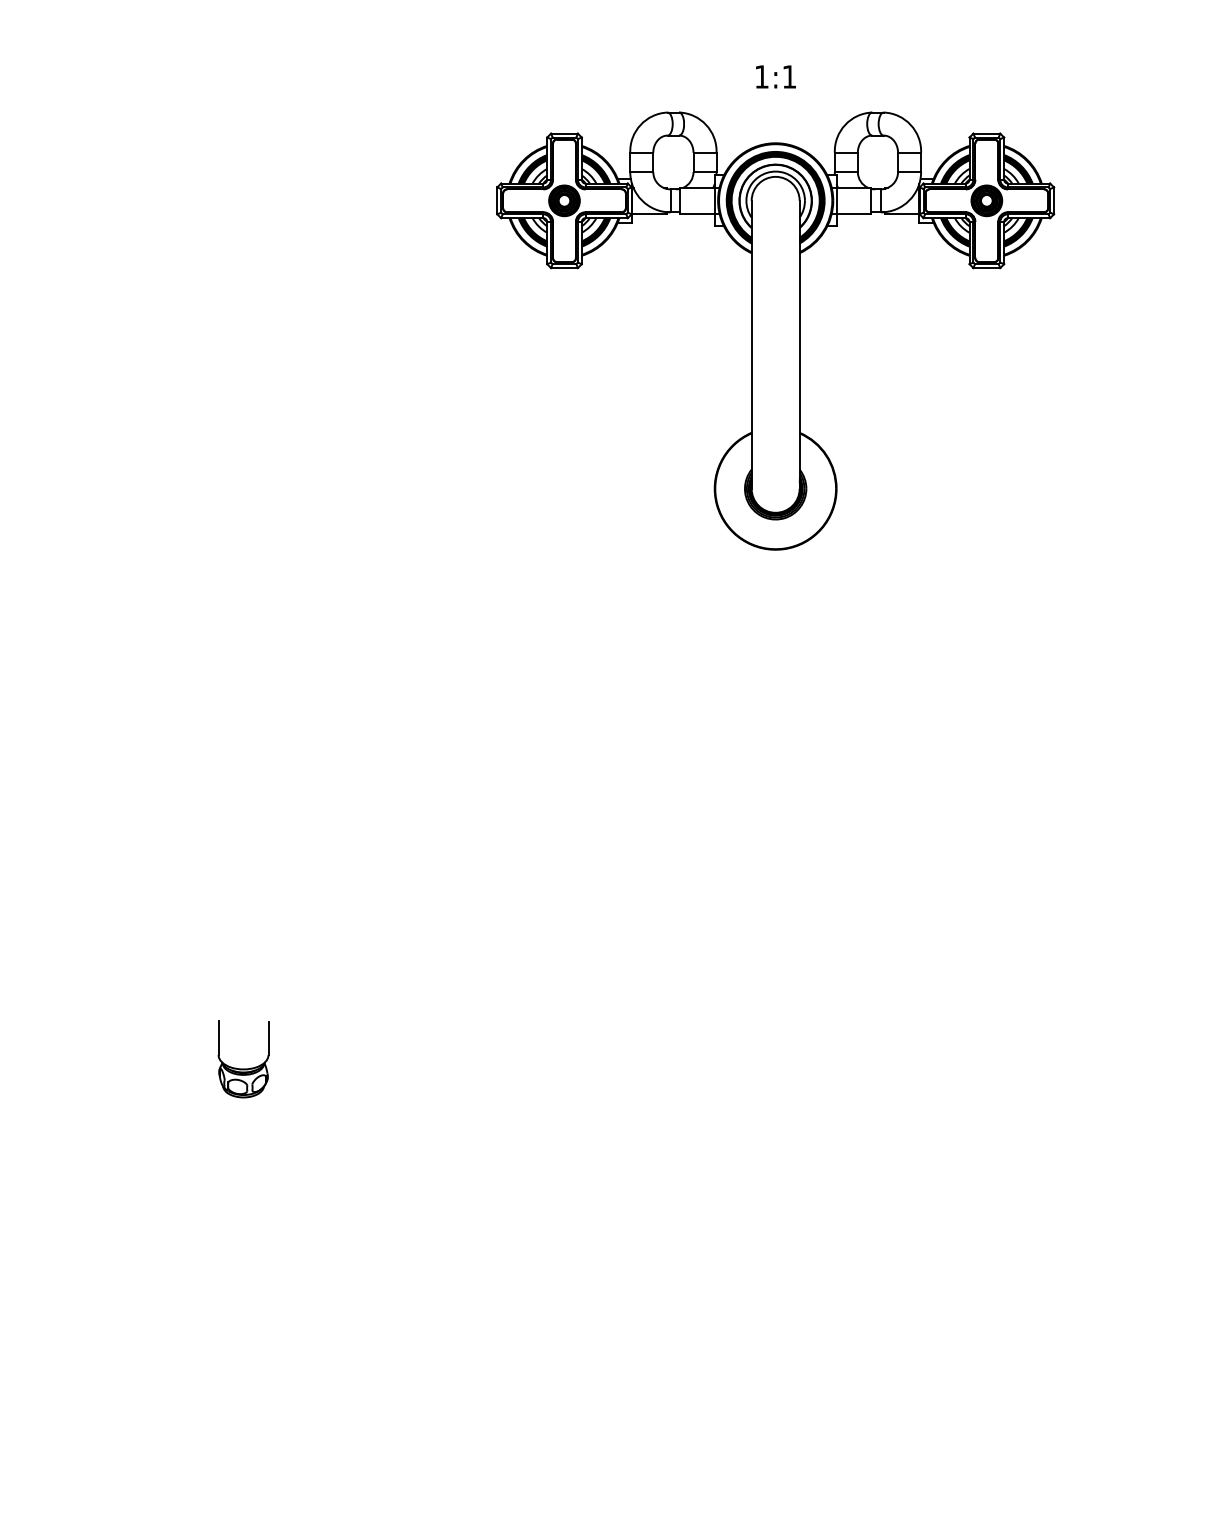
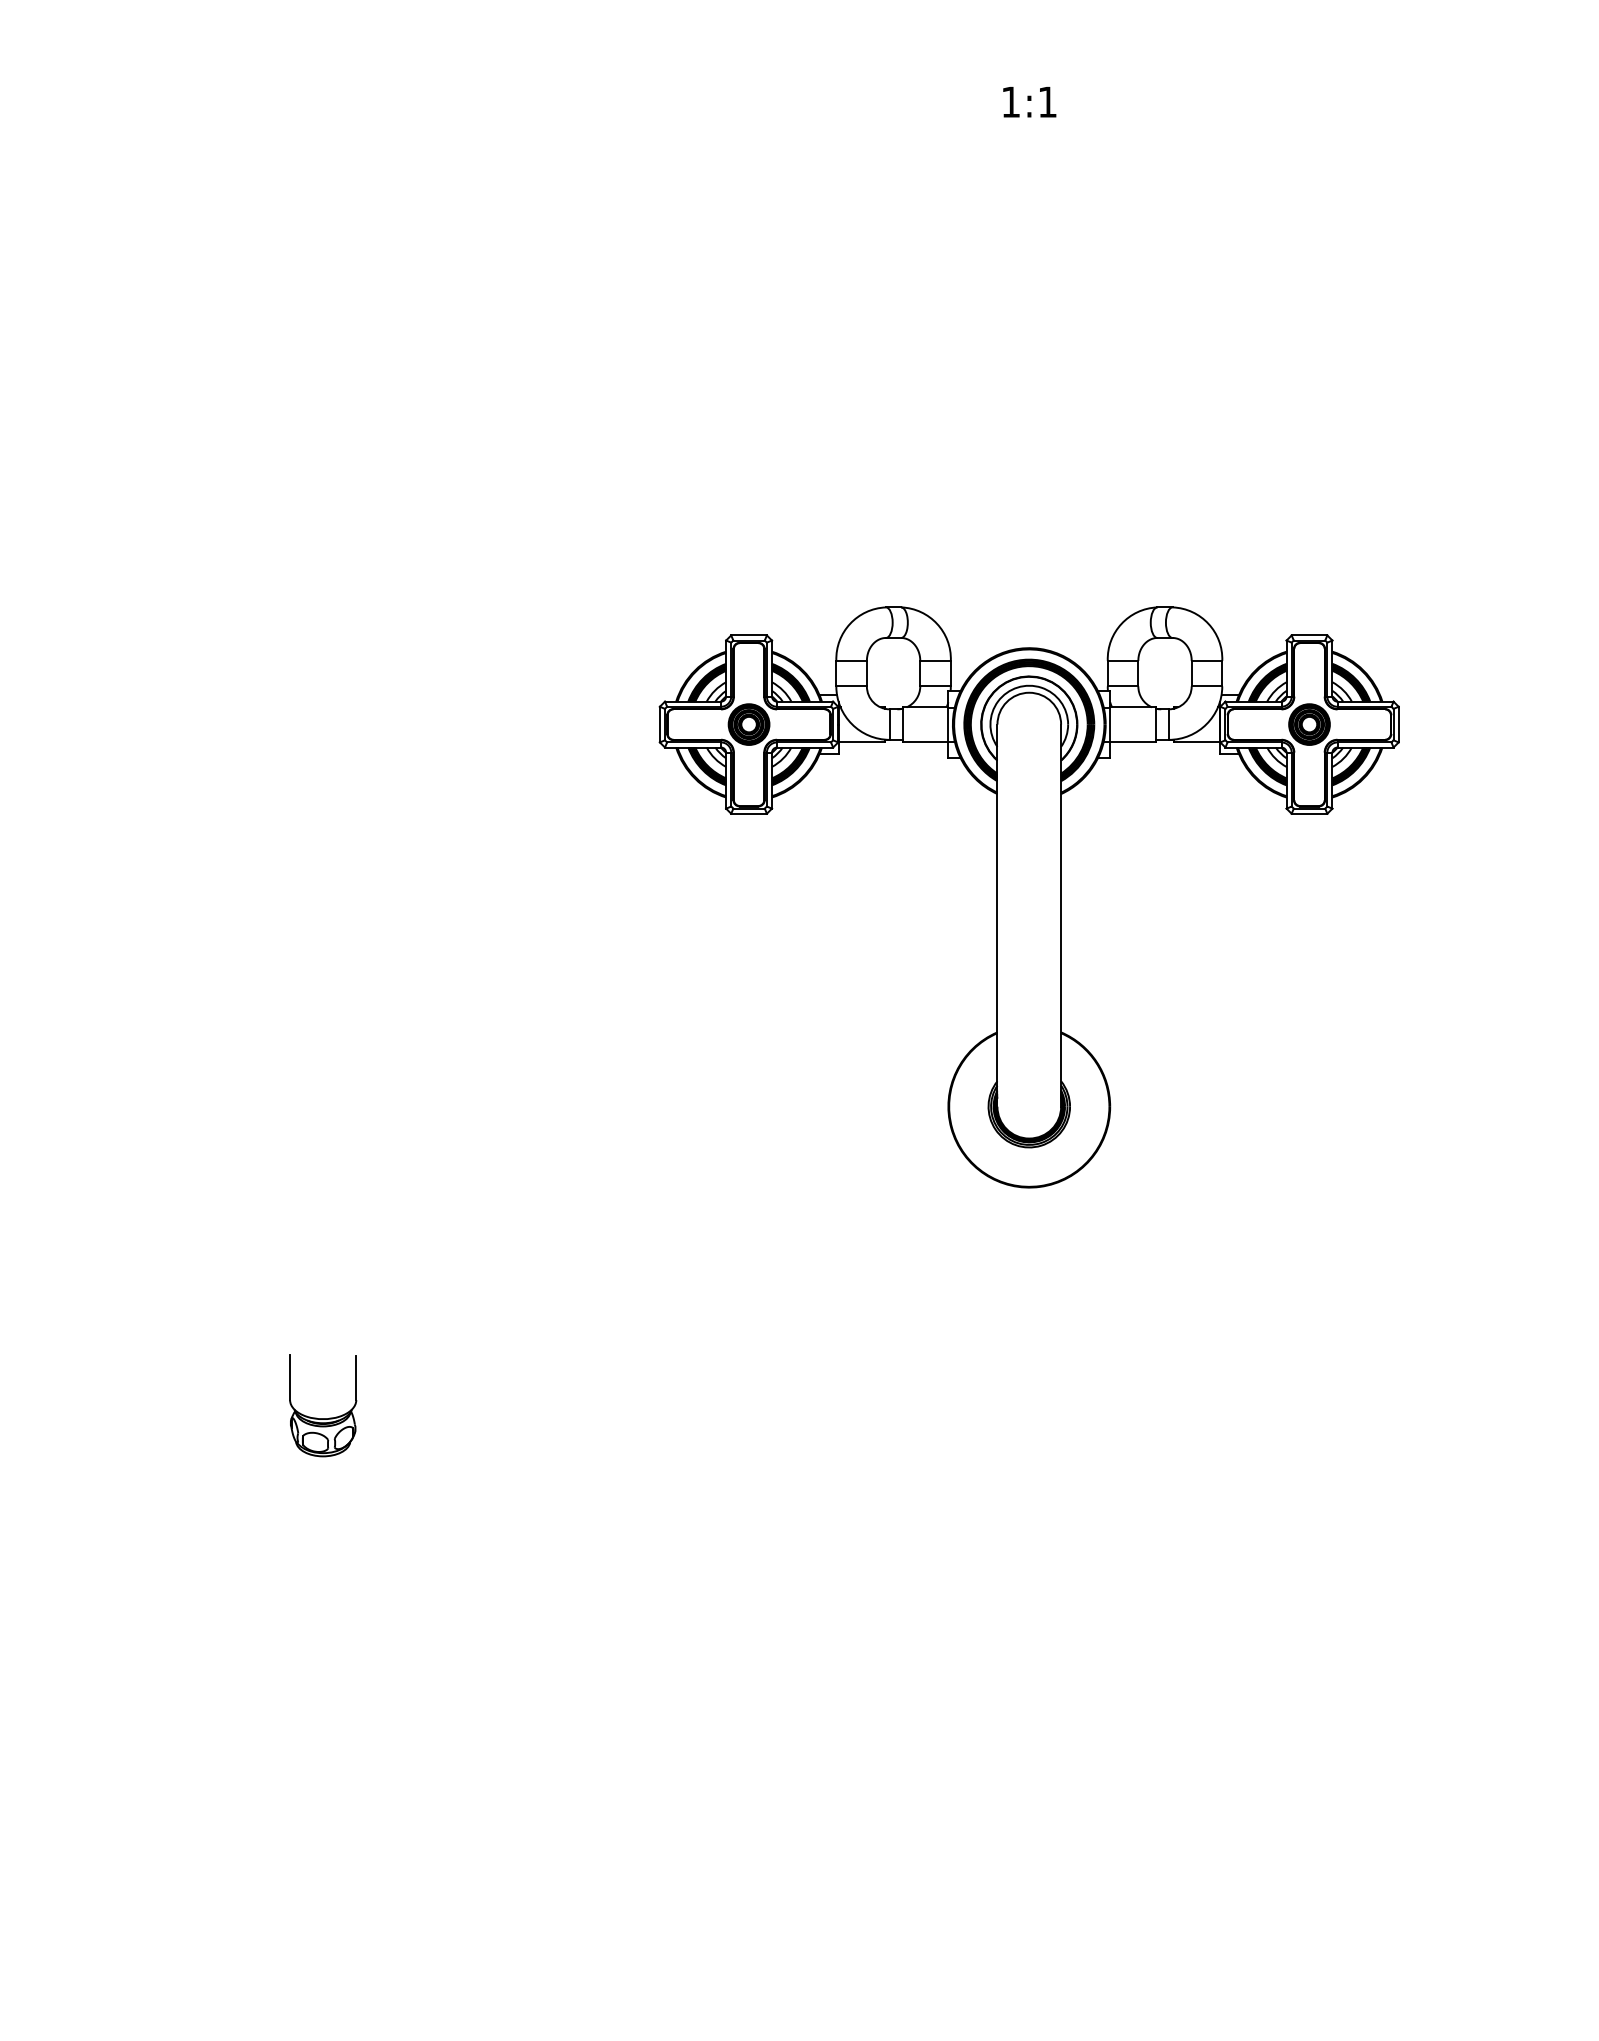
part: (775, 331) -> (1028, 897), moved

